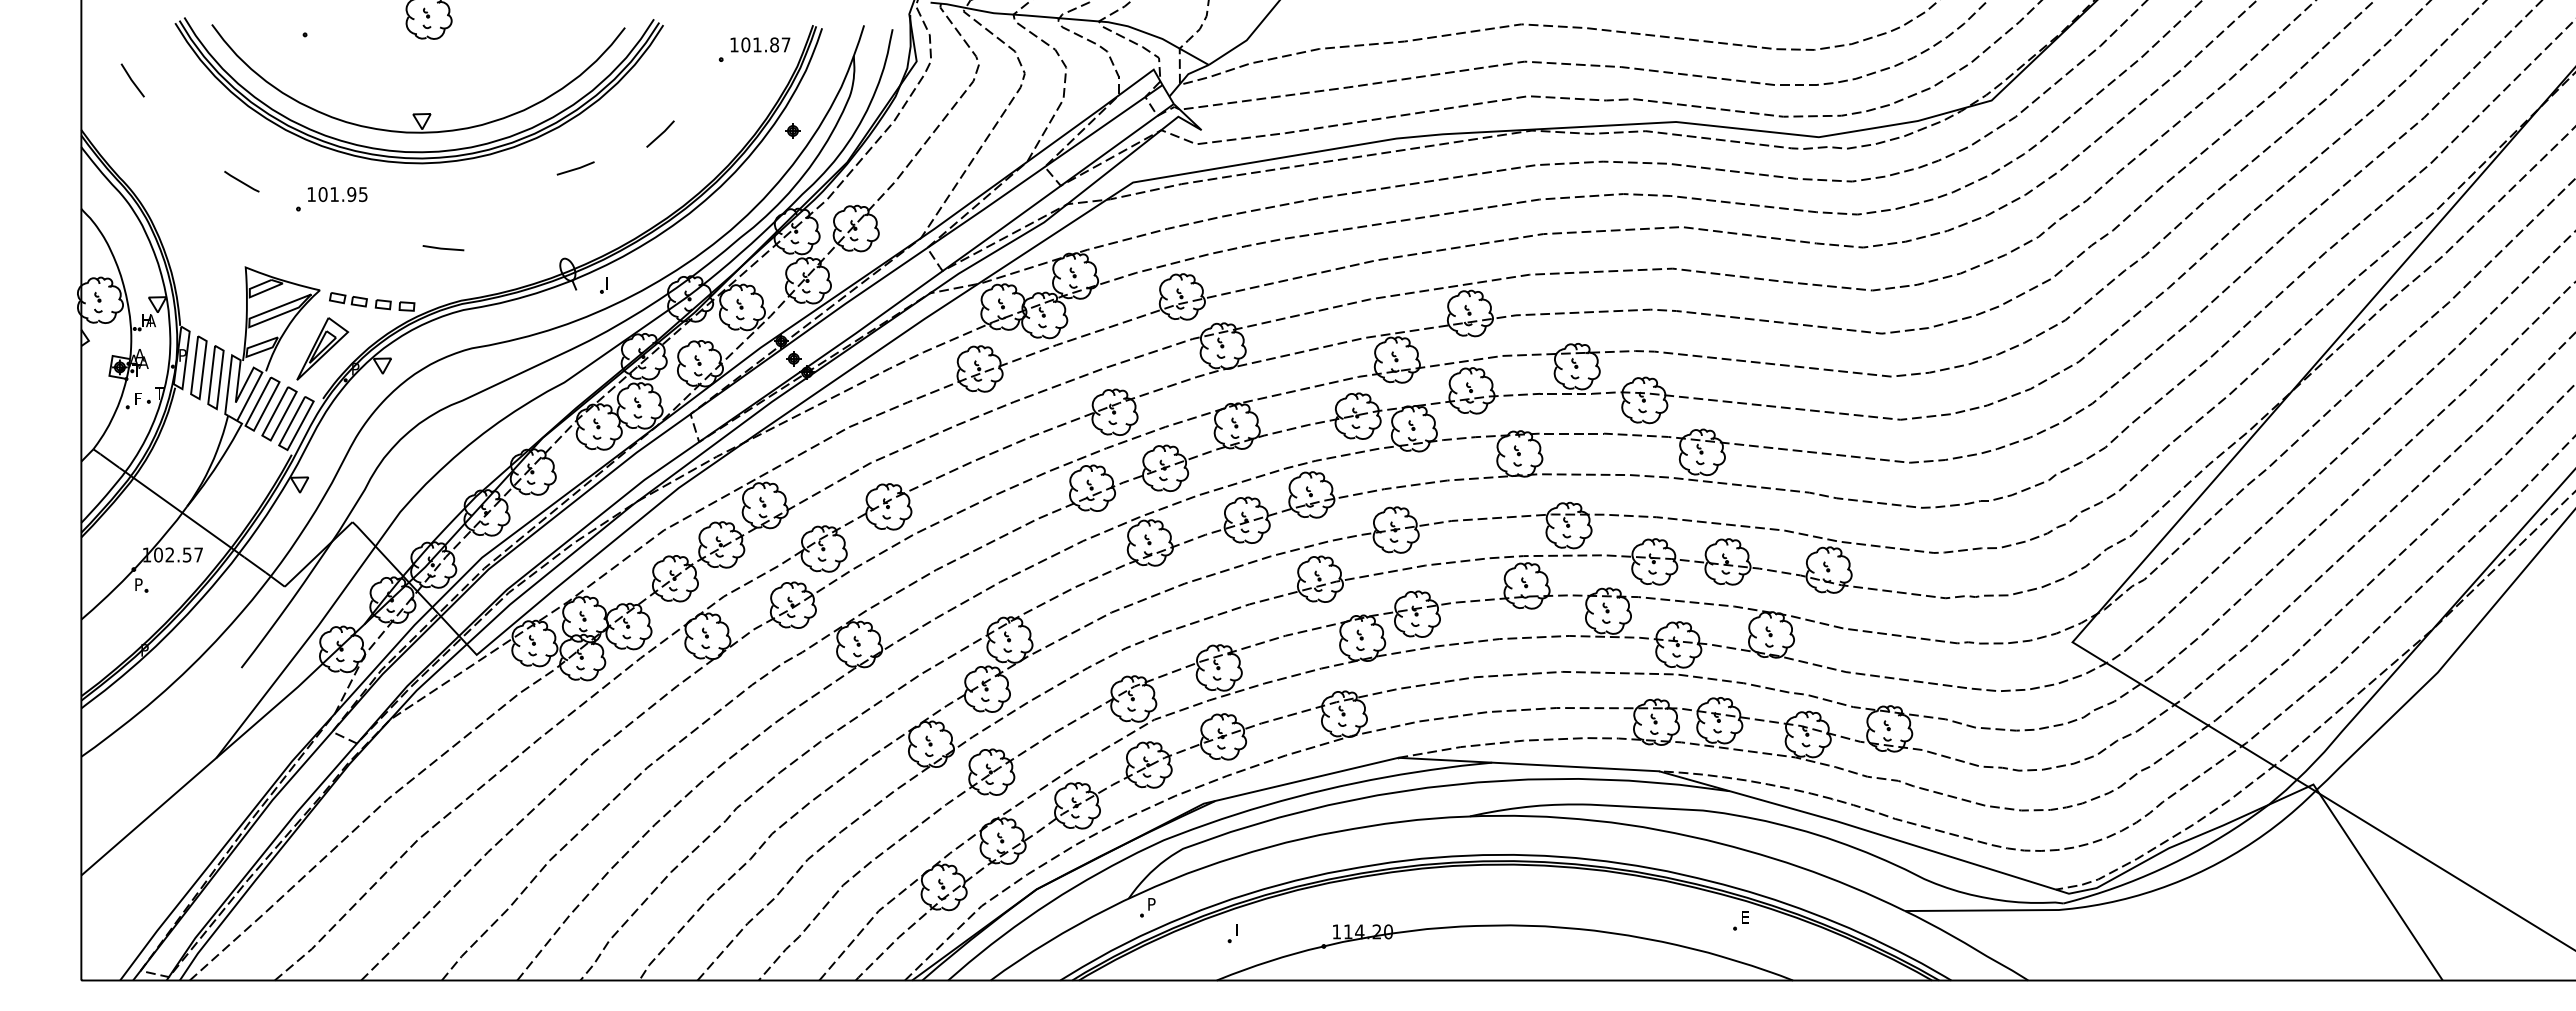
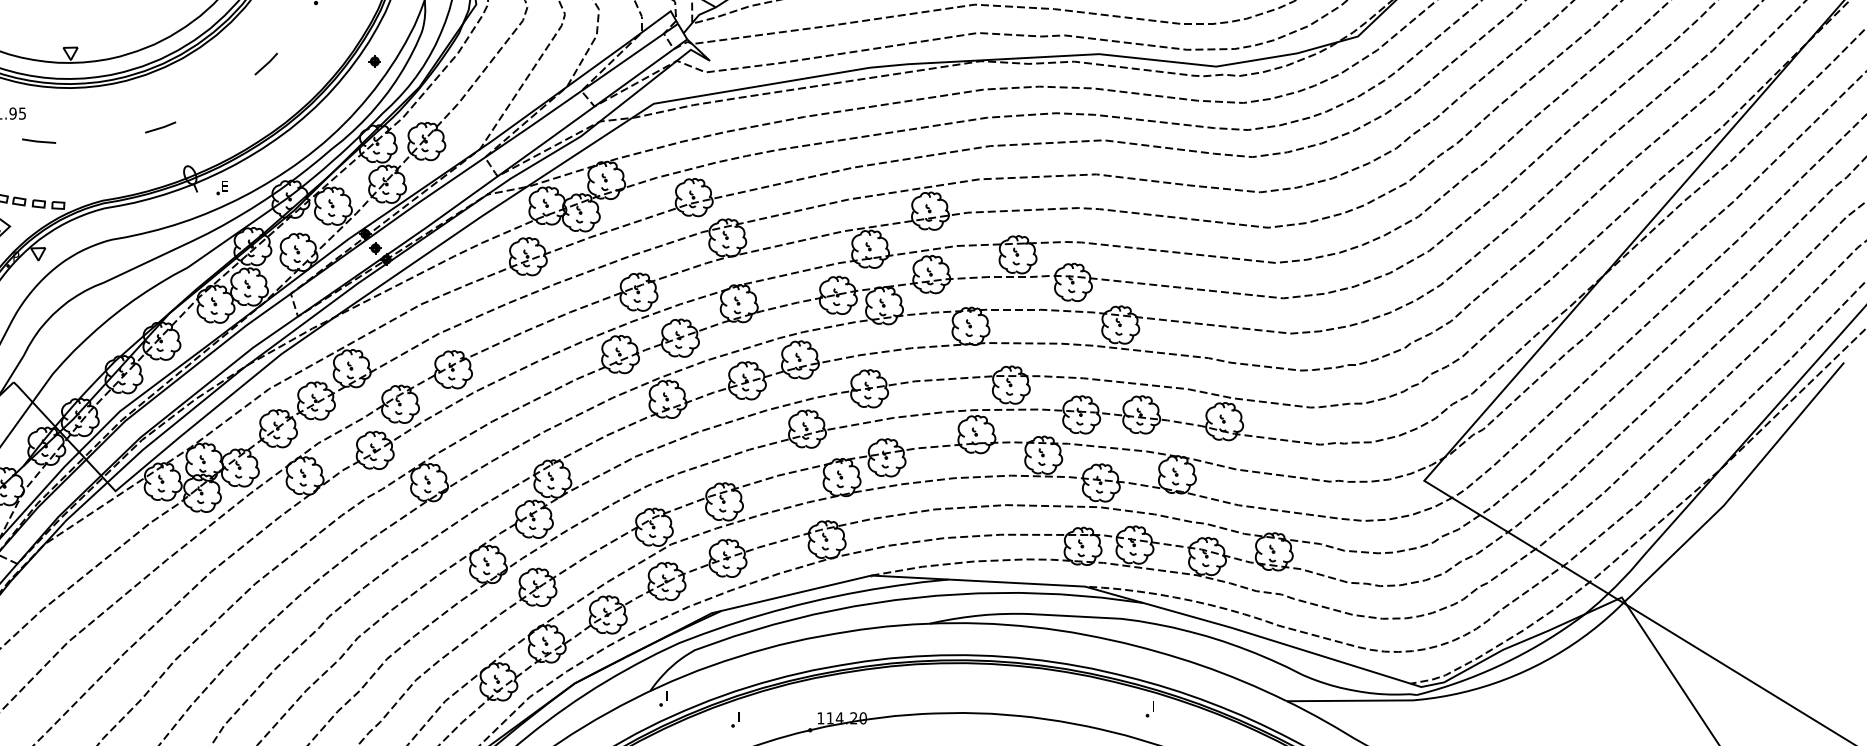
line: (575, 168) -> (160, 127), moved
line: (443, 248) -> (39, 141), moved
text: (610, 283) -> (225, 186), I -> E
text: (1151, 904) -> (668, 695), P -> I
text: (1745, 917) -> (1156, 706), E -> I

